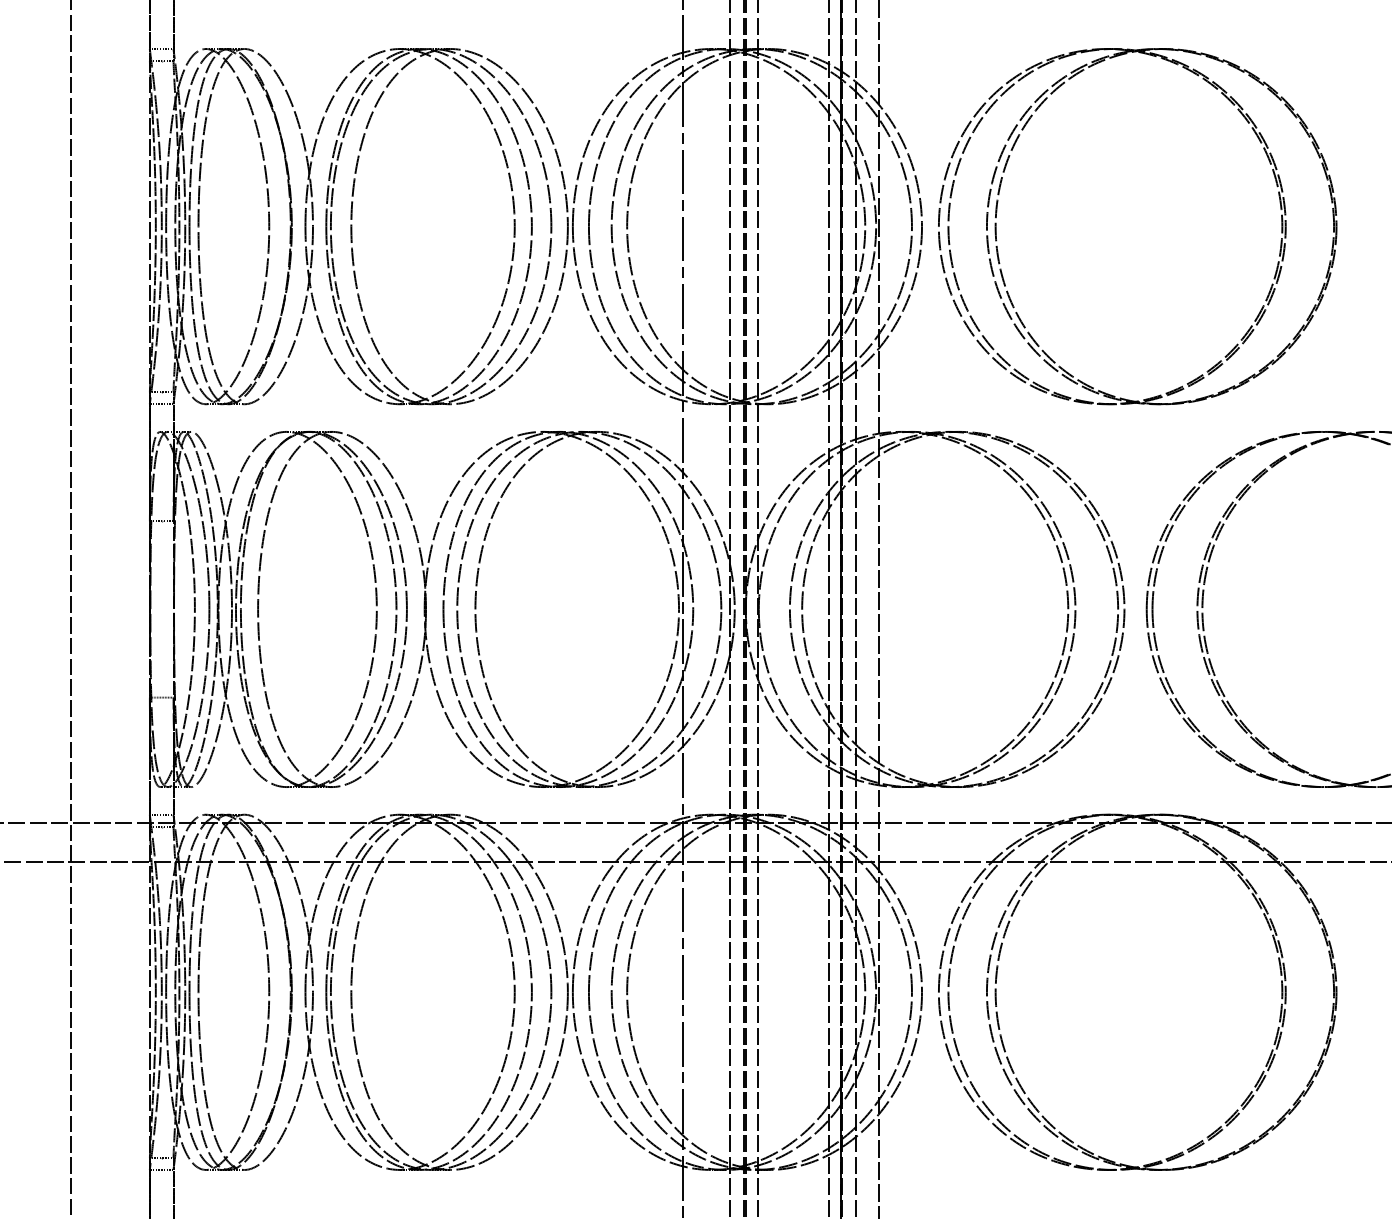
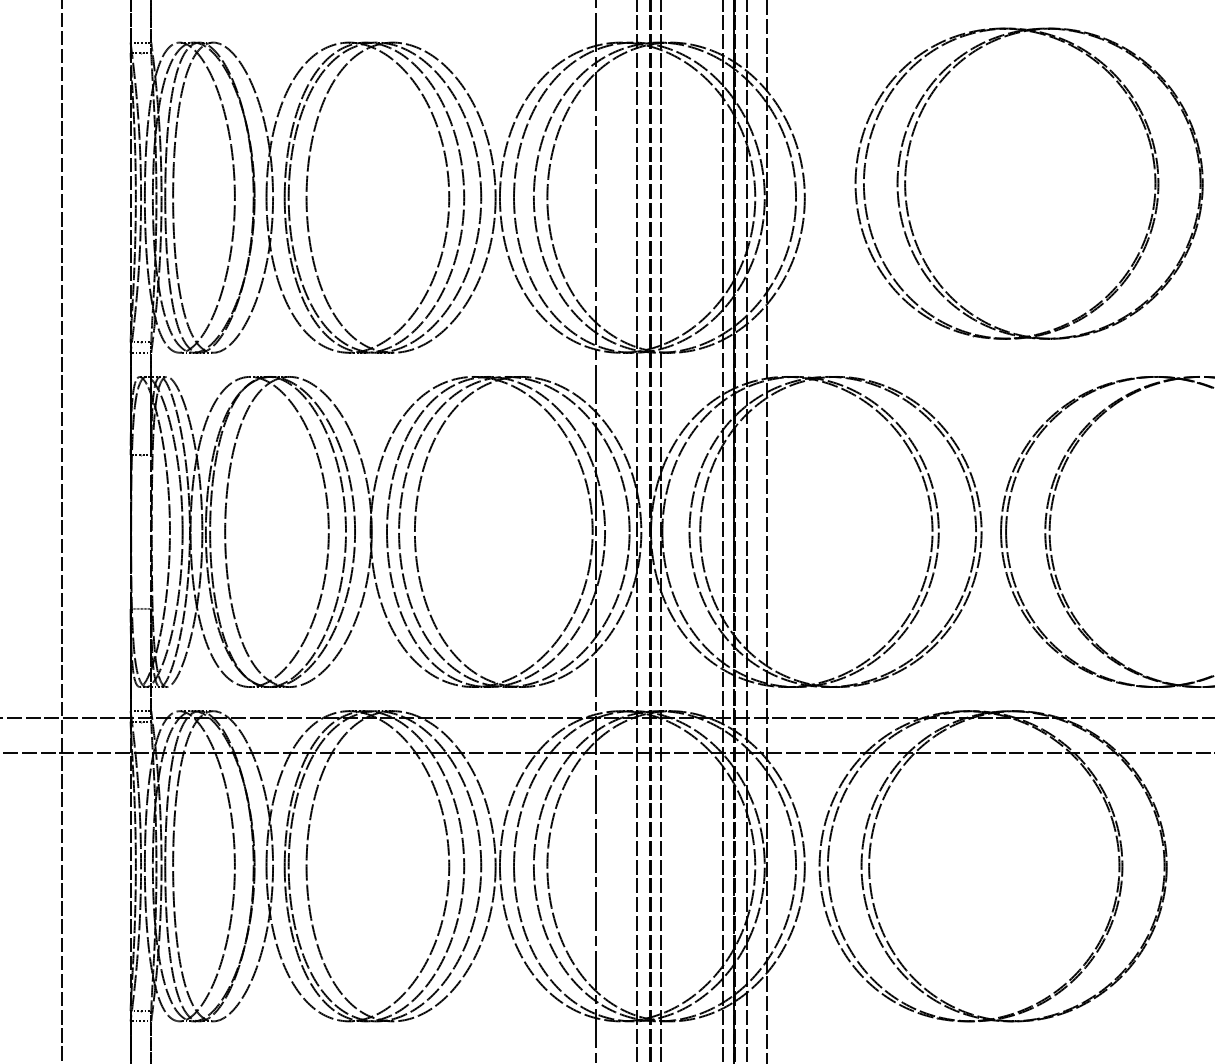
part: (997, 224) -> (906, 181), moved

